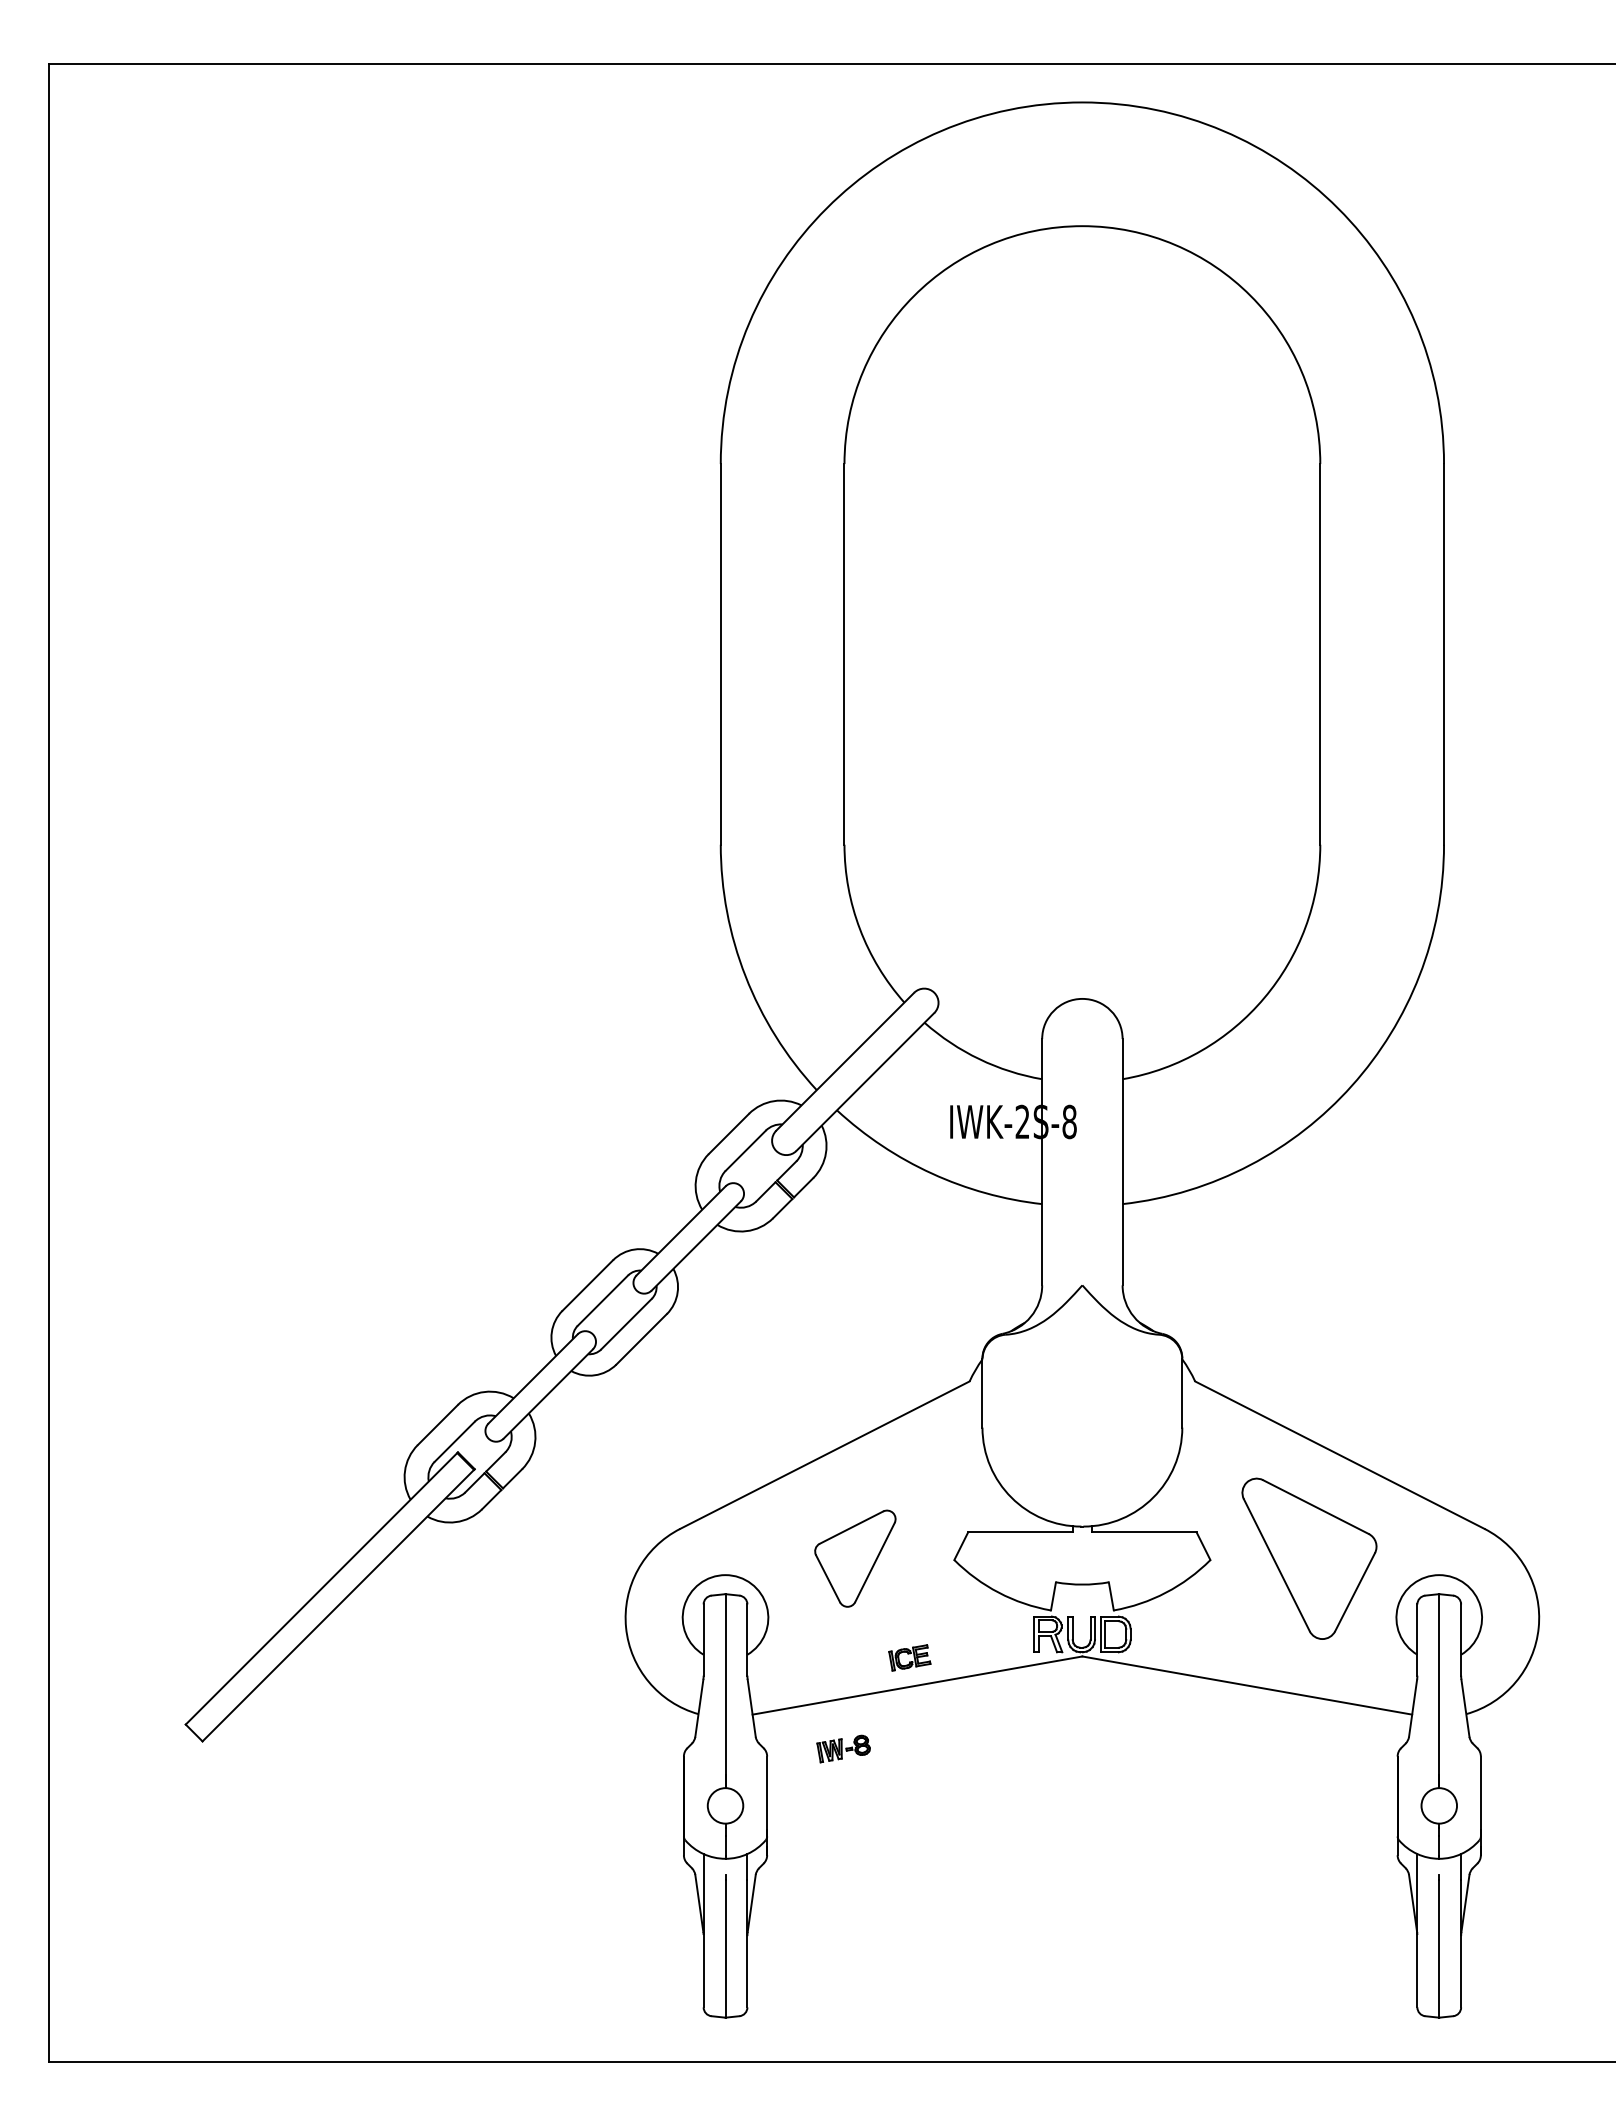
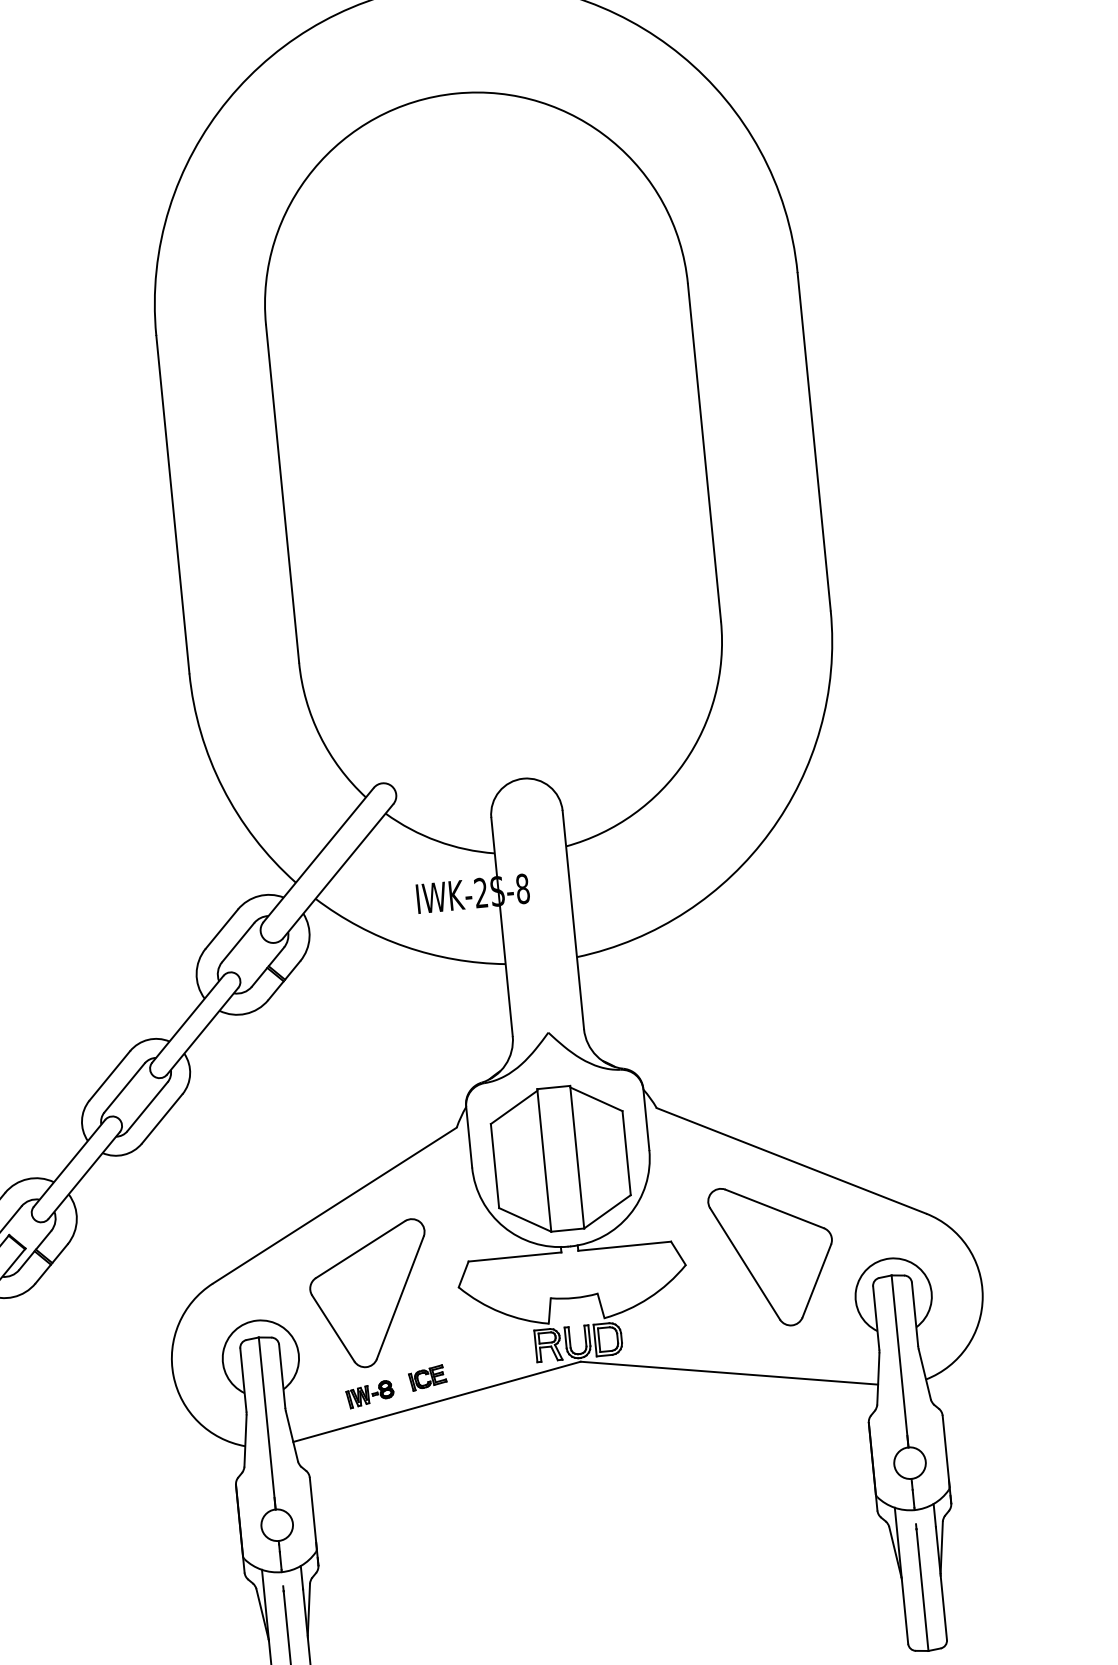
part: (1082, 1427) -> (560, 1158), added
part: (855, 1558) -> (370, 1294), size x1.67
part: (843, 1748) -> (369, 1394), moved

